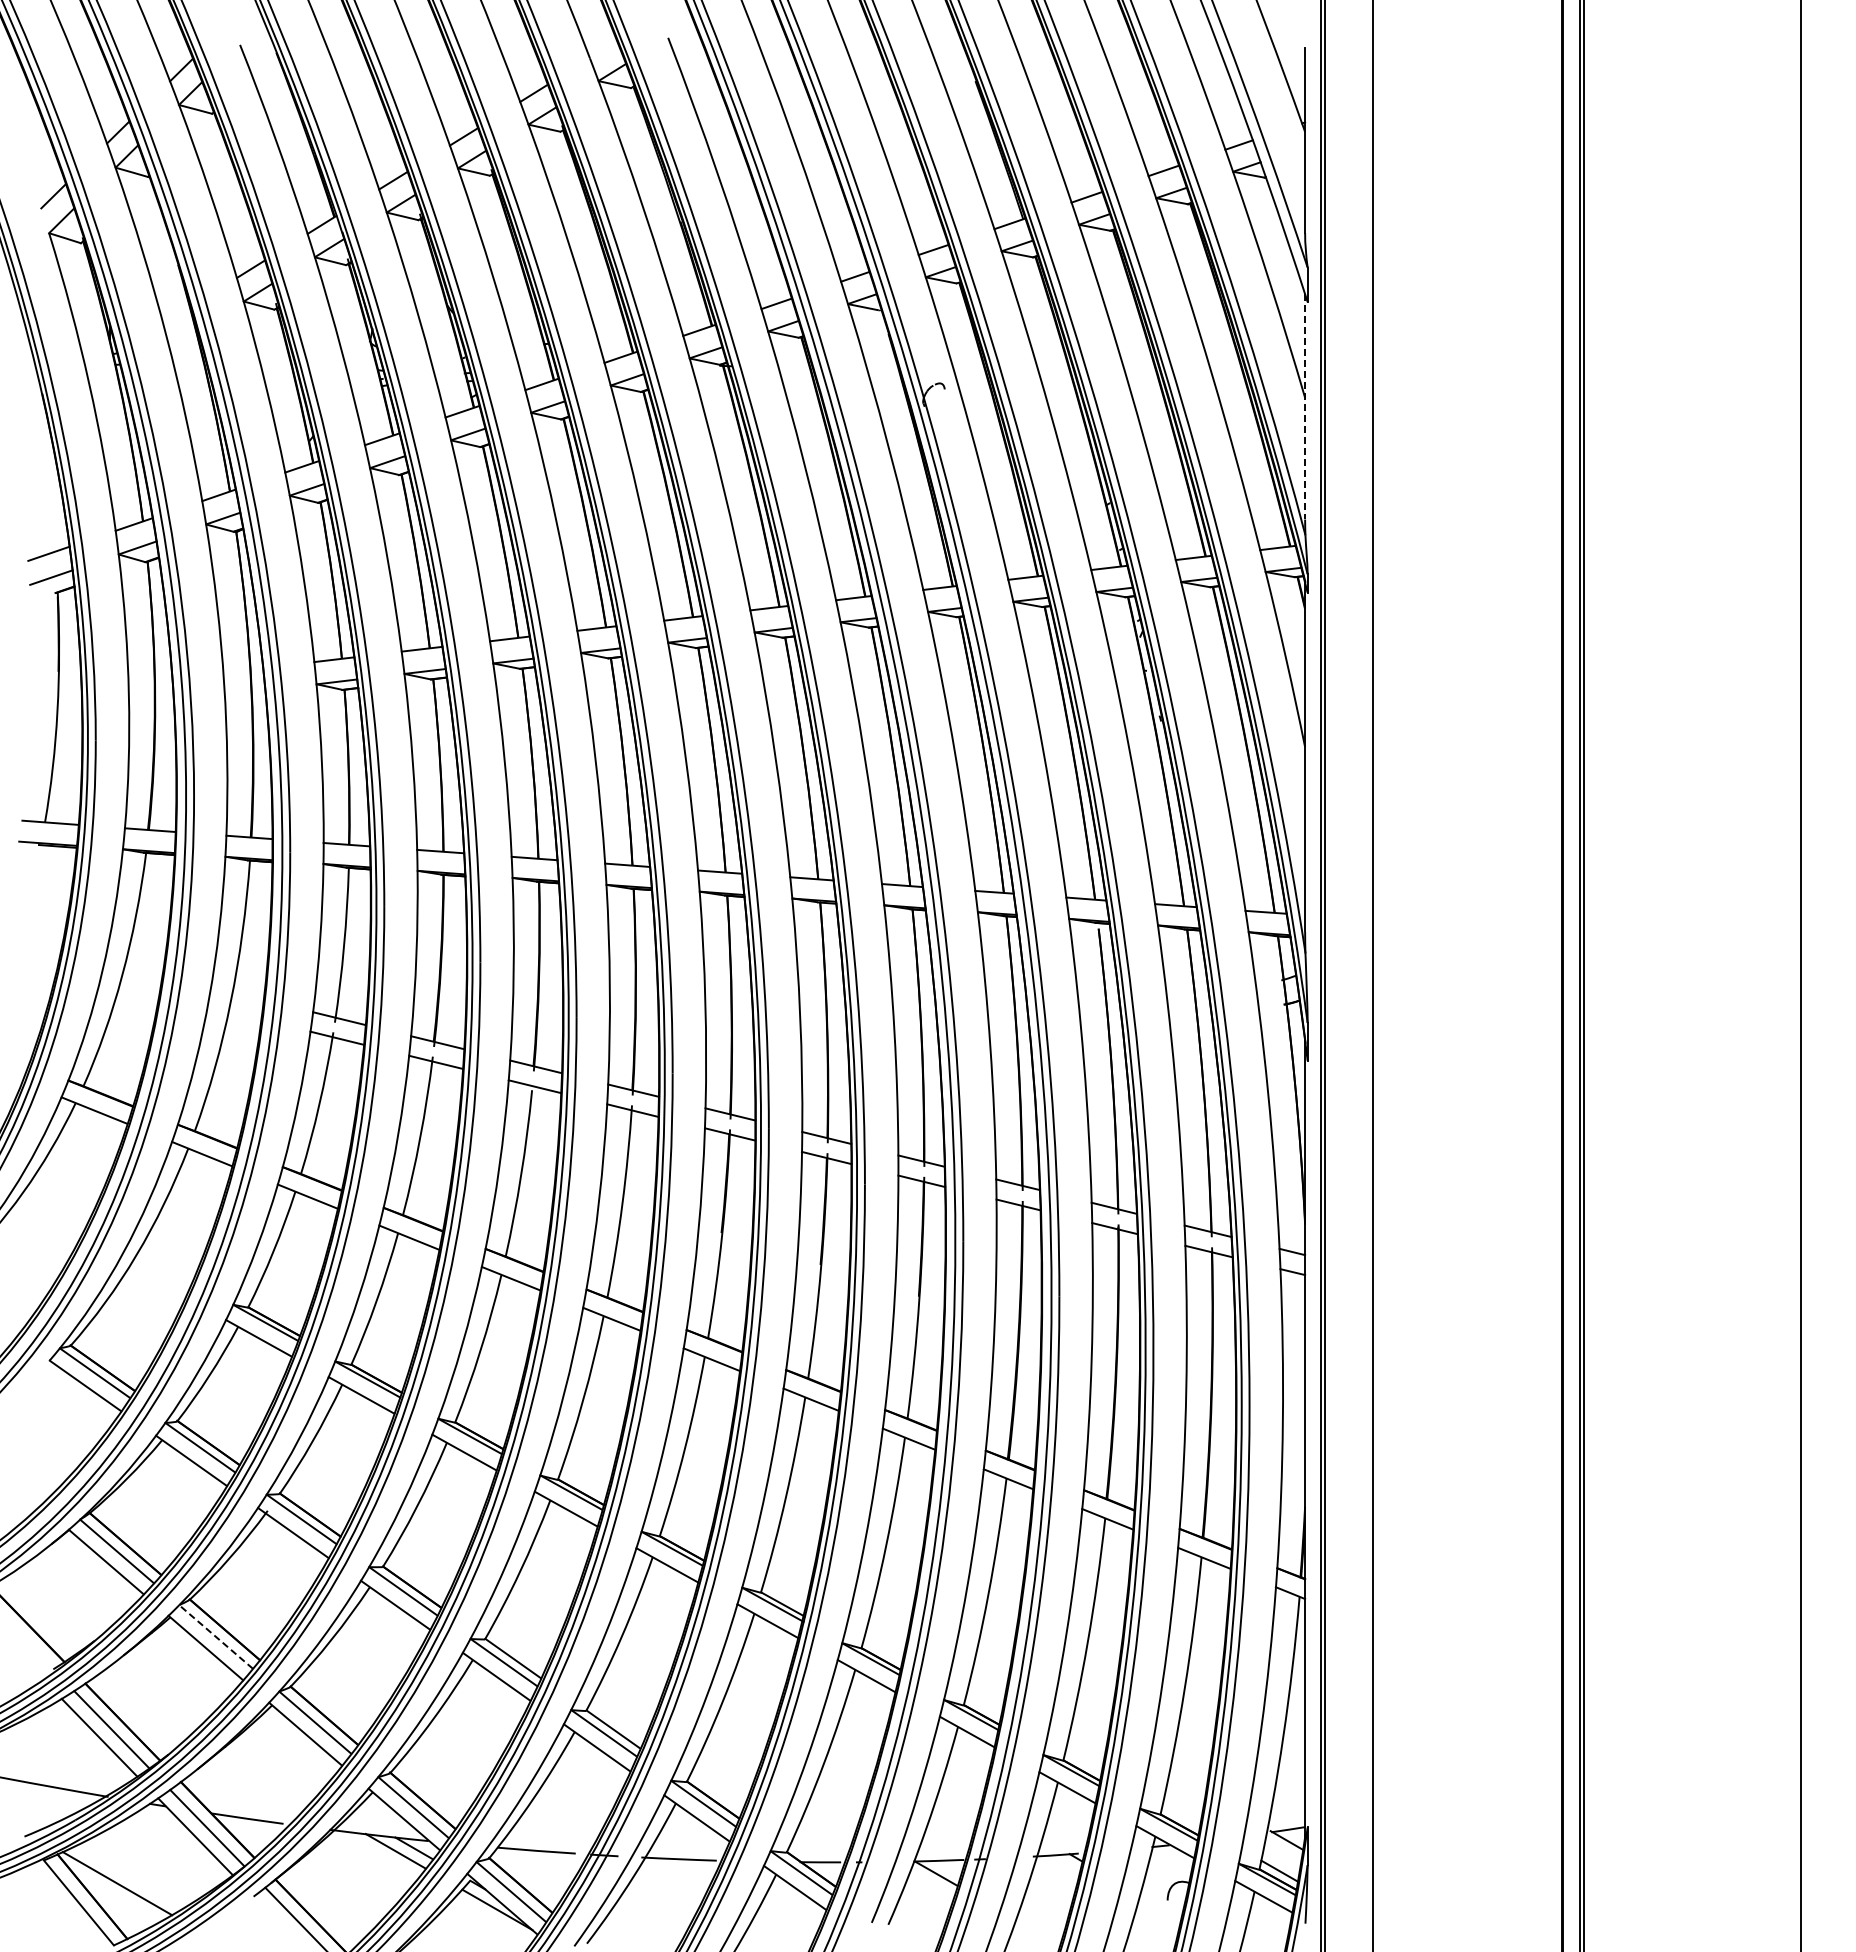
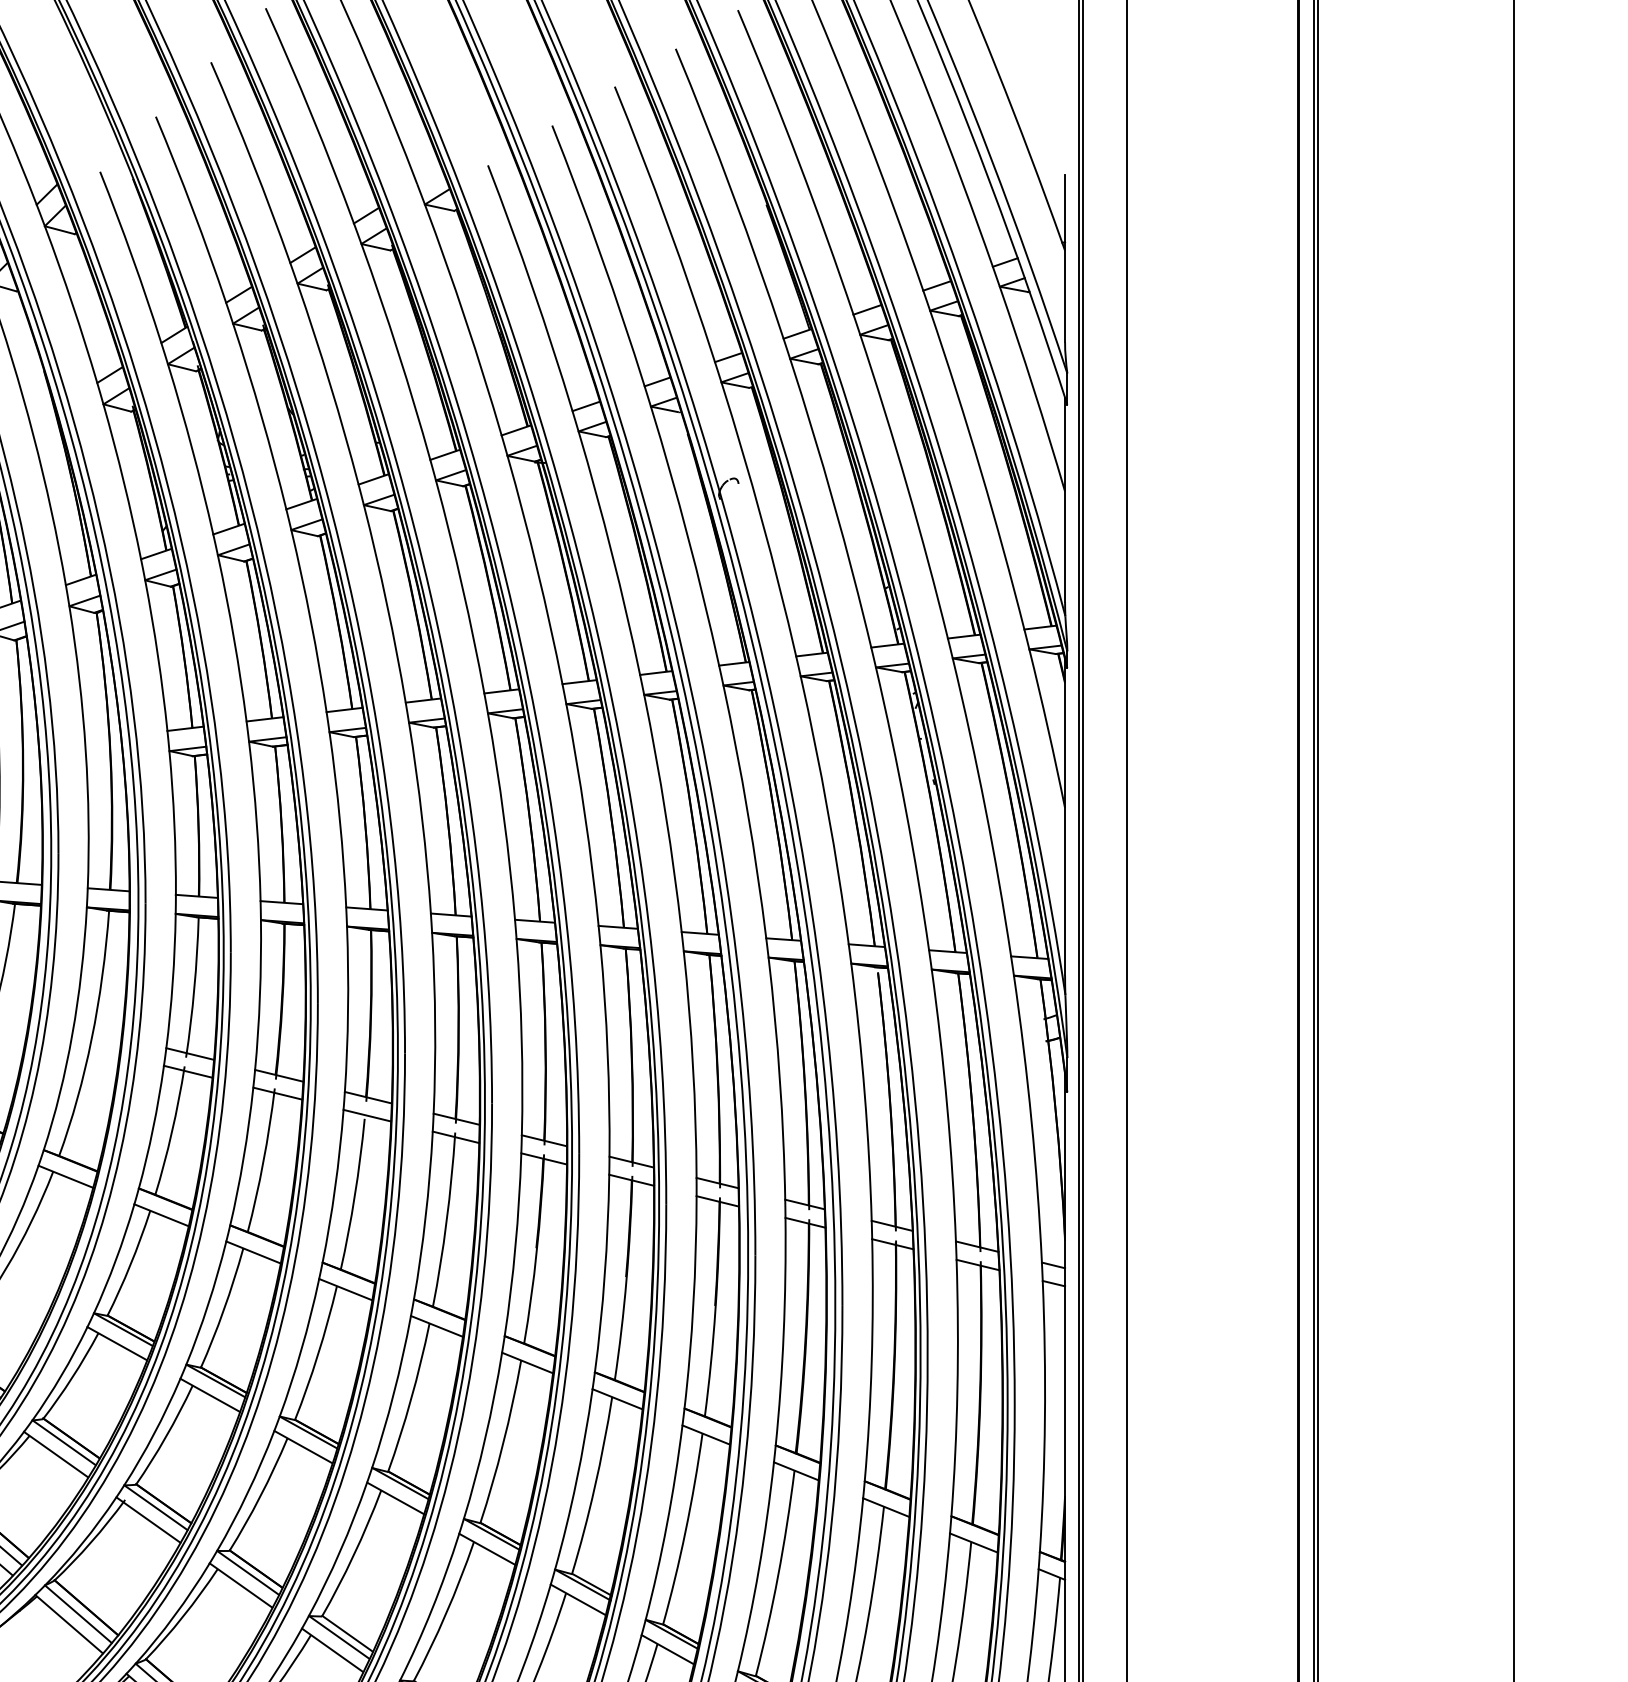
line: (1305, 406) -> (1065, 499), dashed -> solid
line: (216, 1636) -> (78, 1613), dashed -> solid

